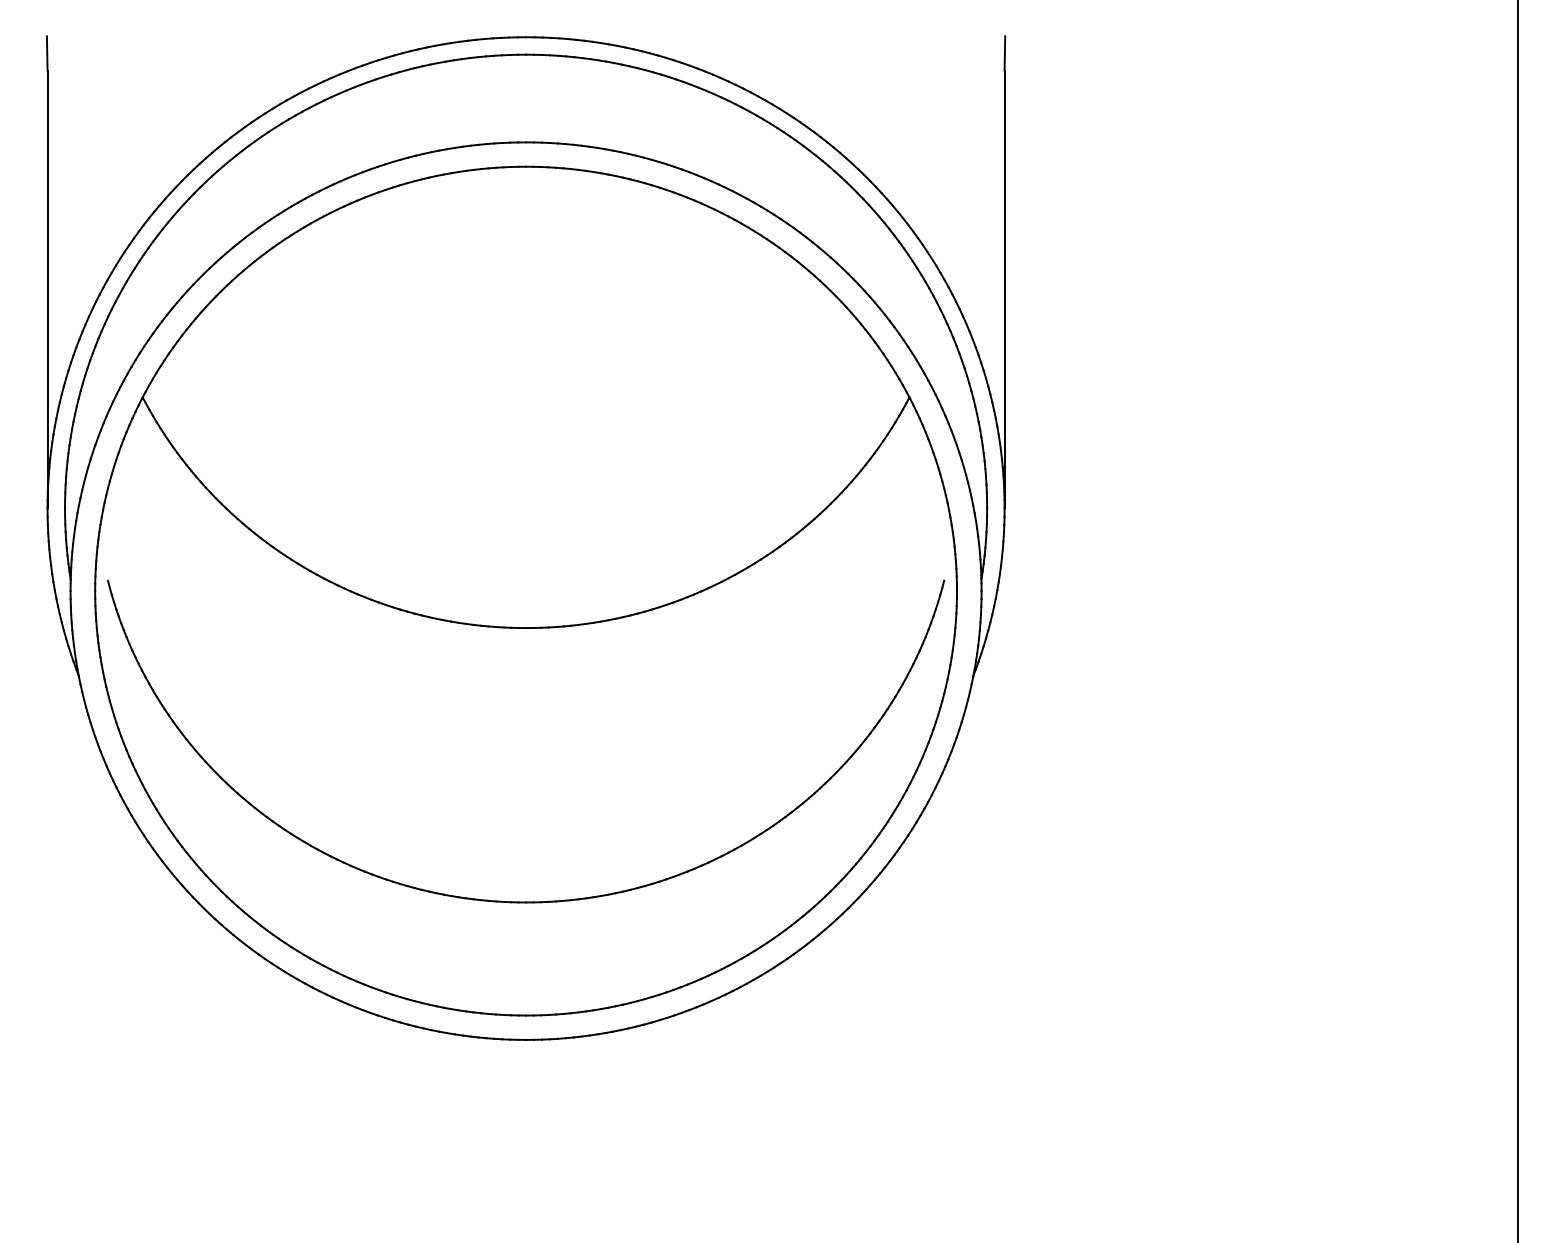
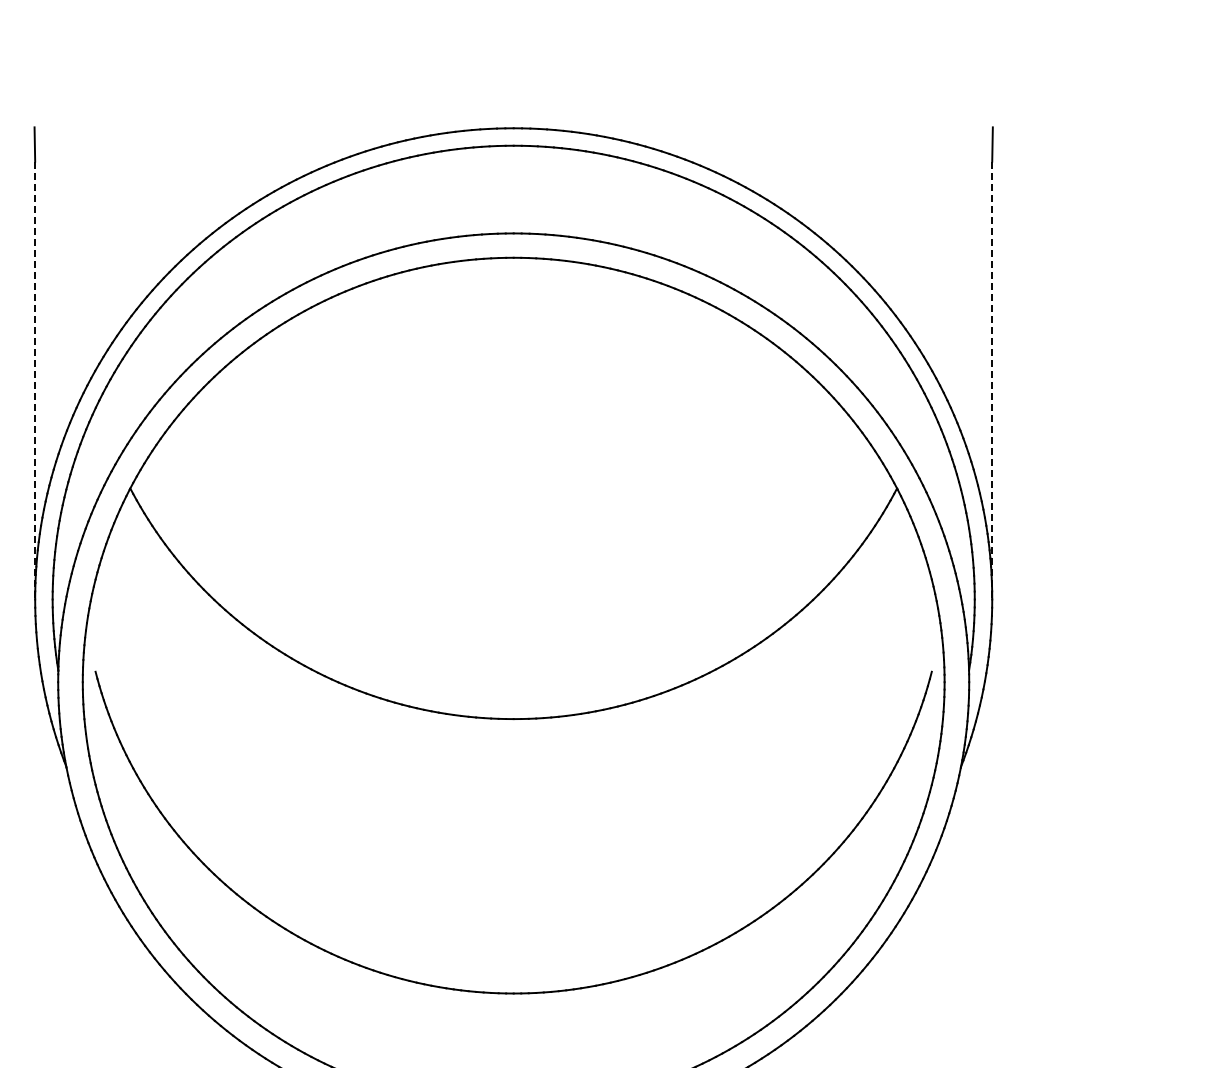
line: (47, 289) -> (35, 380), solid -> dashed
line: (1004, 289) -> (992, 380), solid -> dashed

